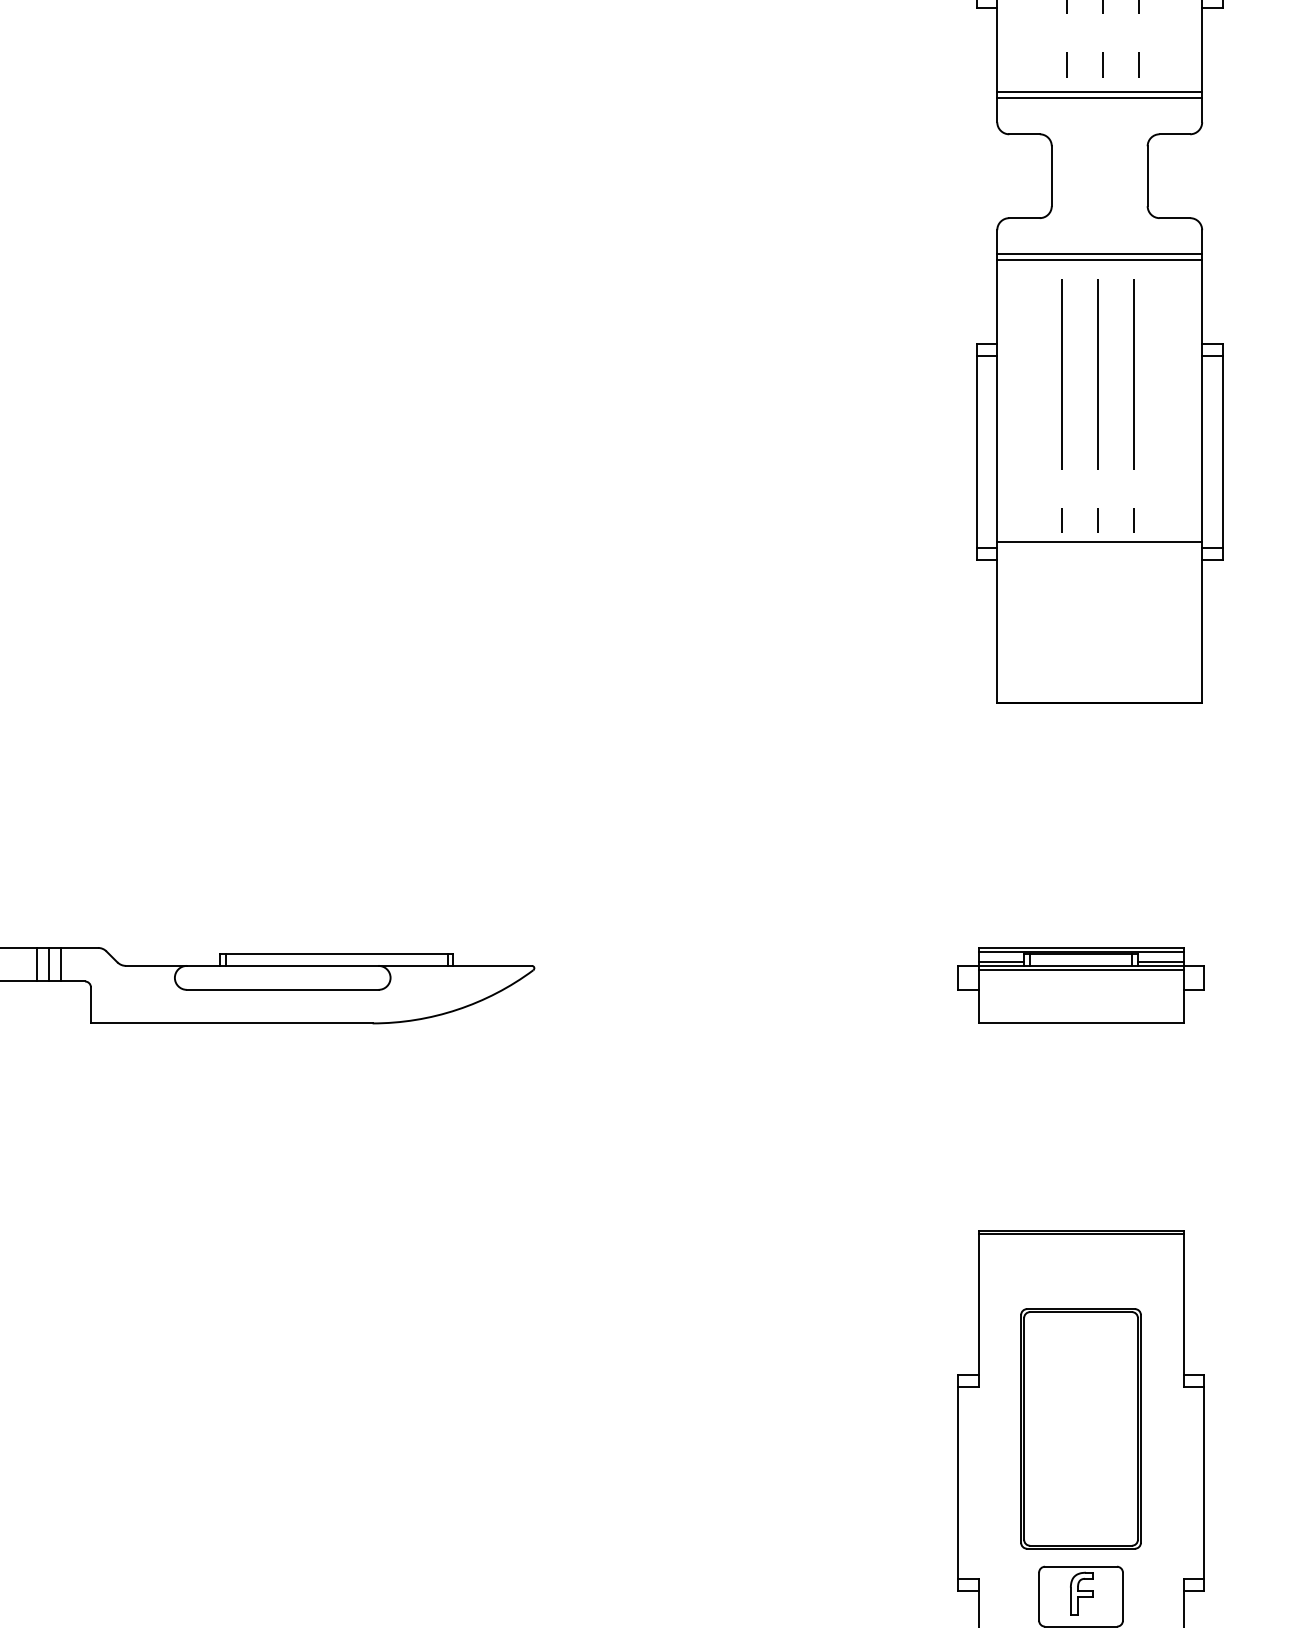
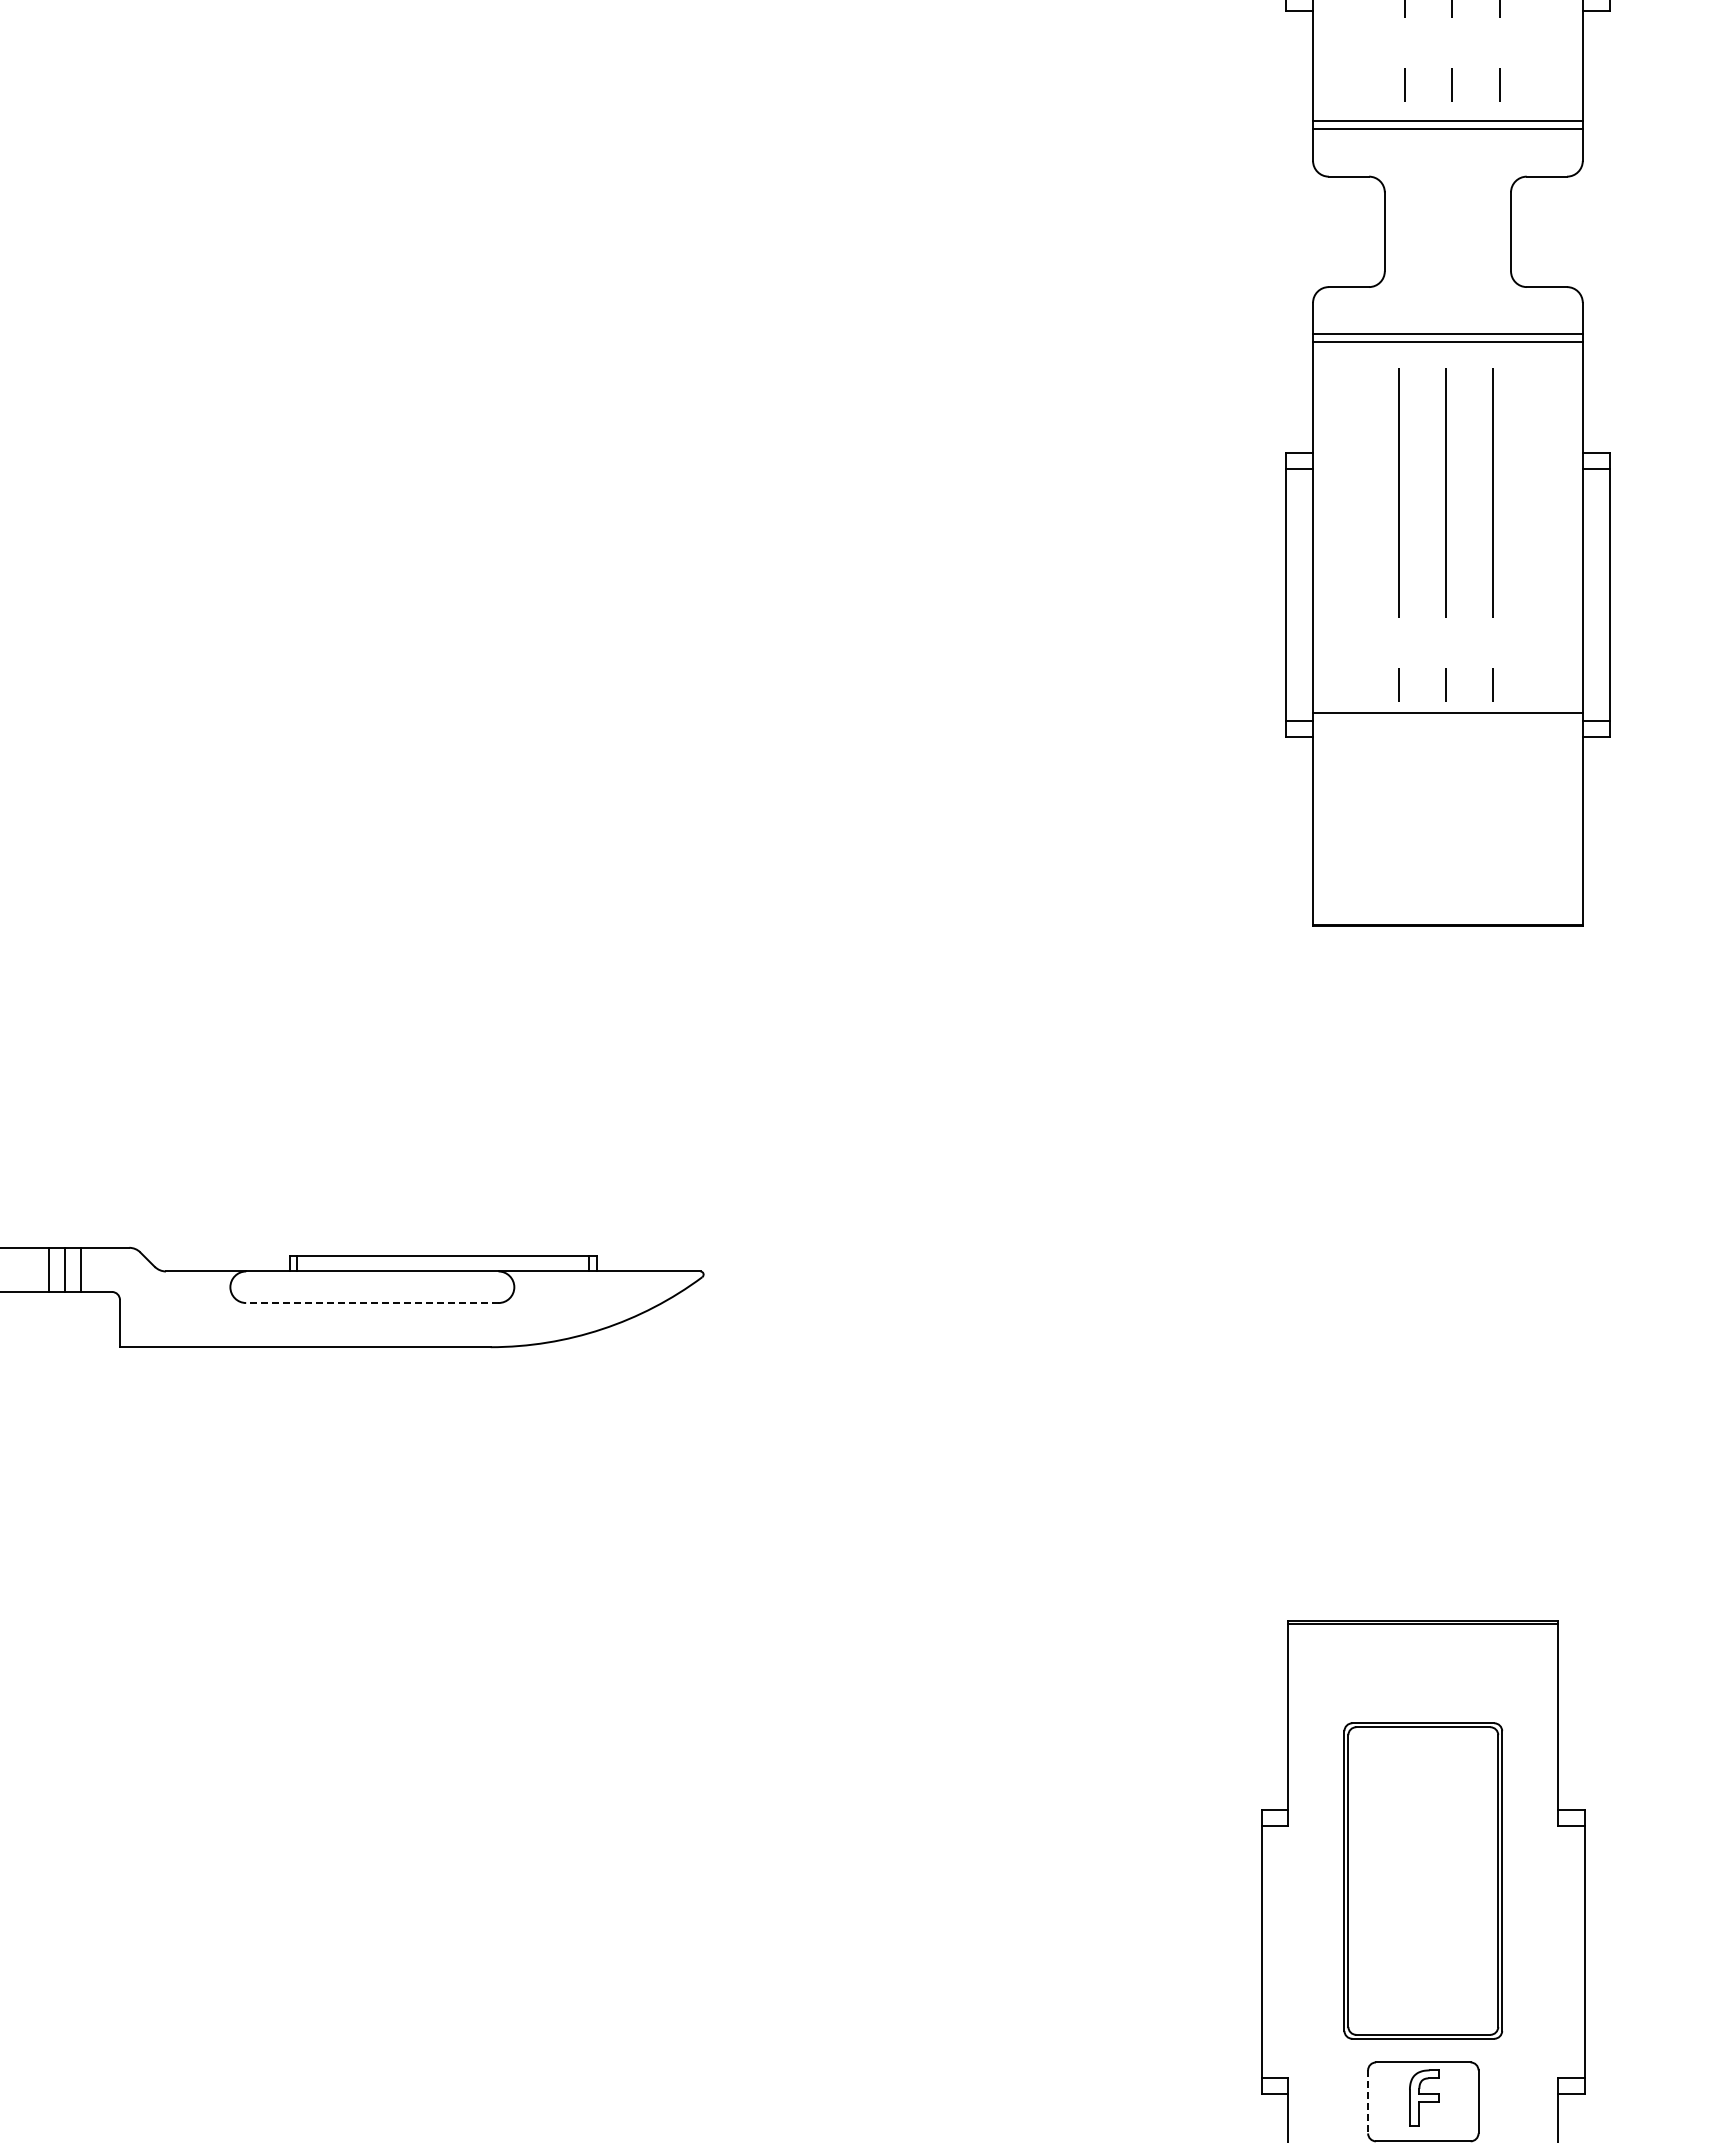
part: (1081, 985) -> (1423, 1297), removed
line: (282, 990) -> (371, 1303), solid -> dashed
line: (1039, 1596) -> (1368, 2101), solid -> dashed

